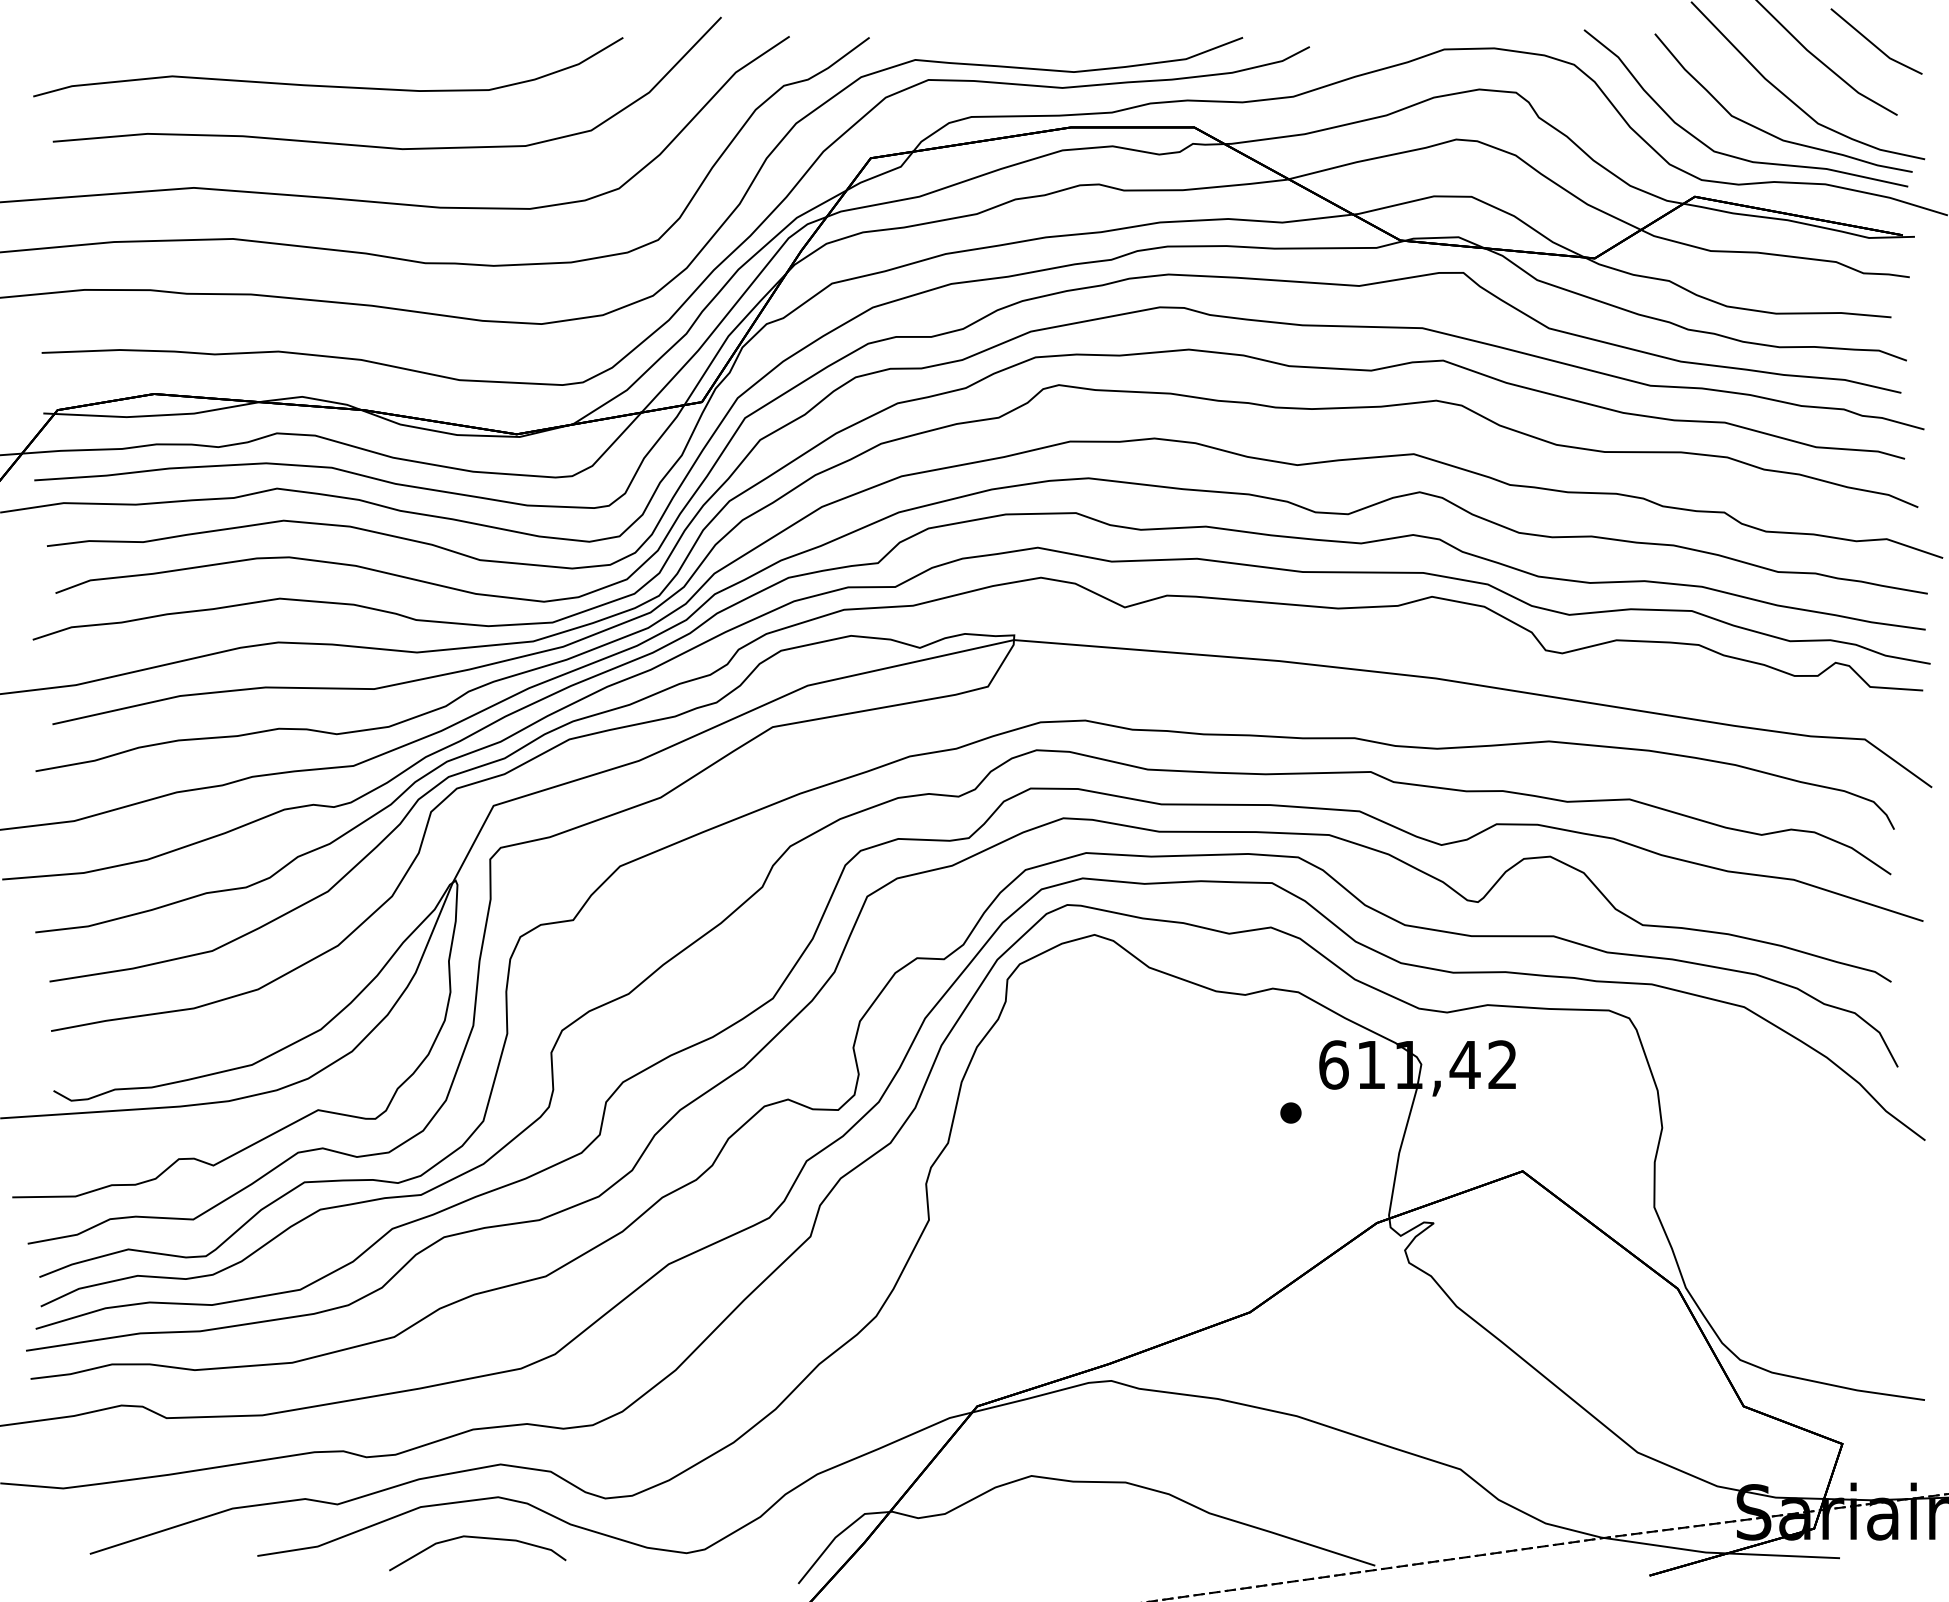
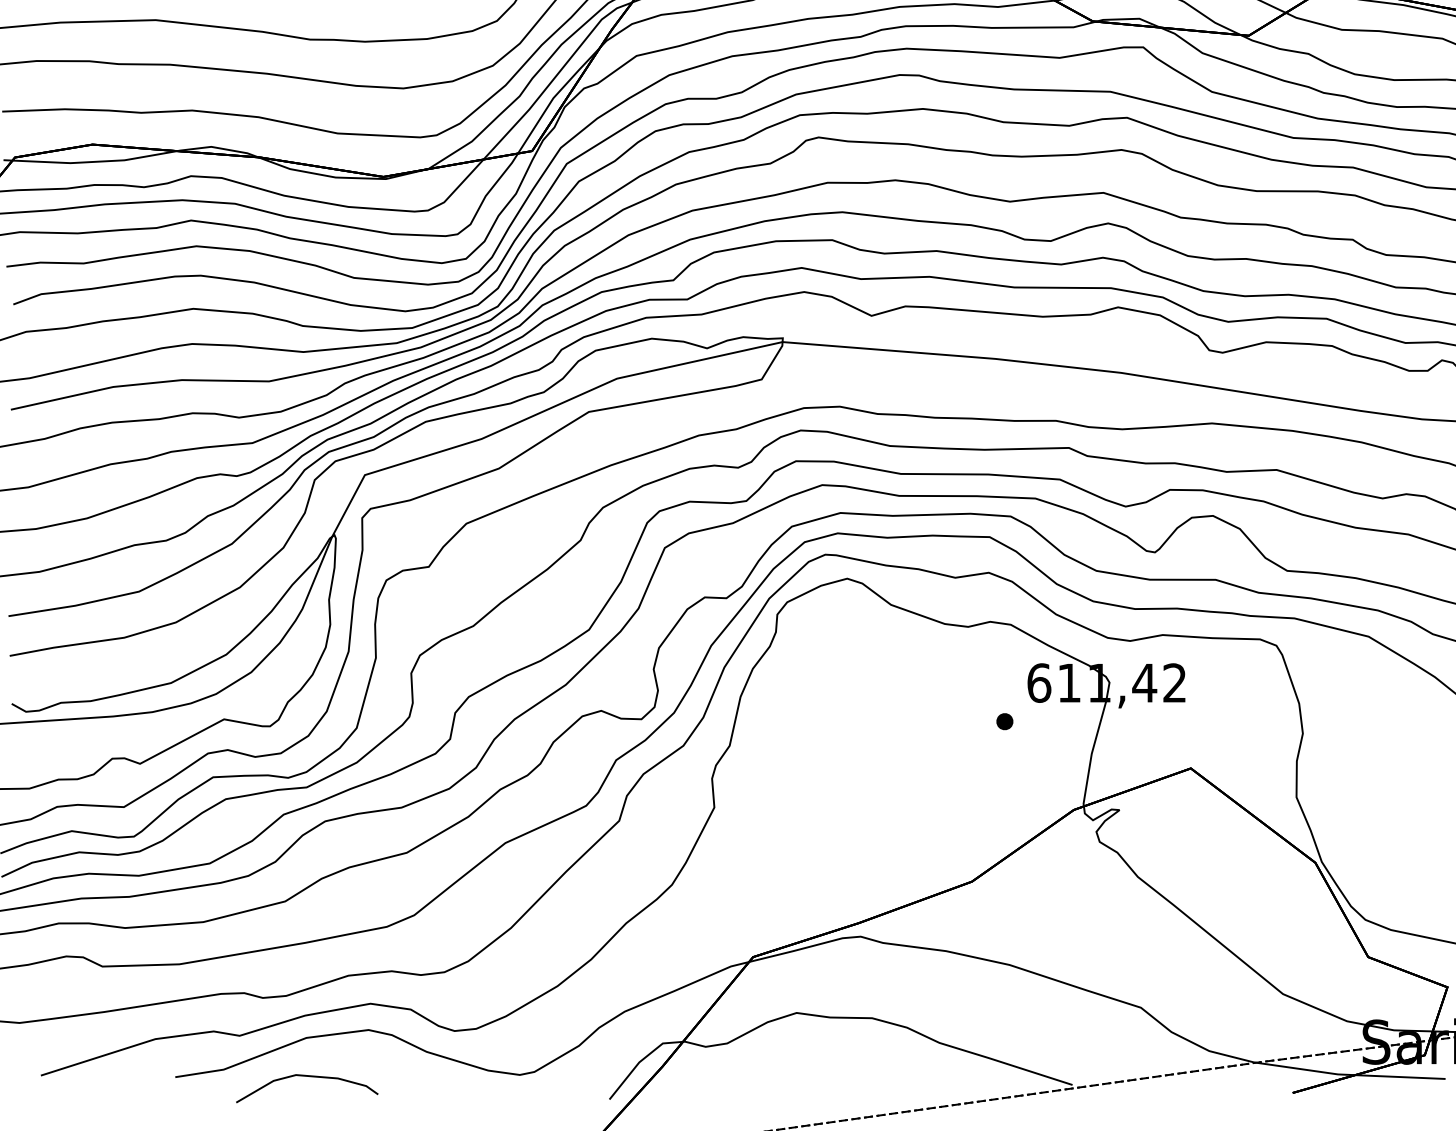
curve: (477, 1538) -> (307, 1076), moved

